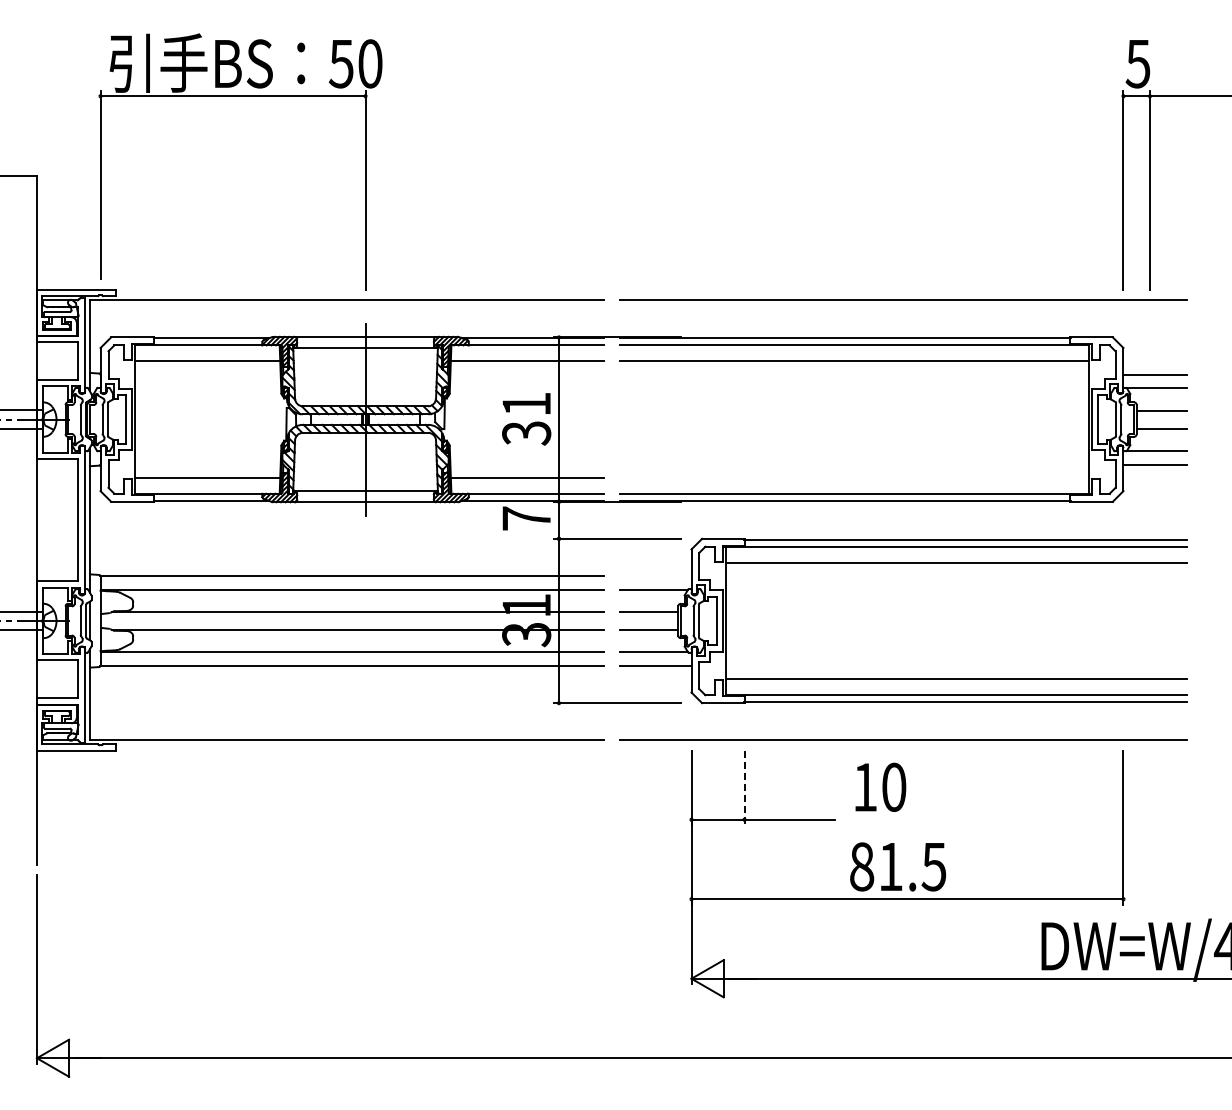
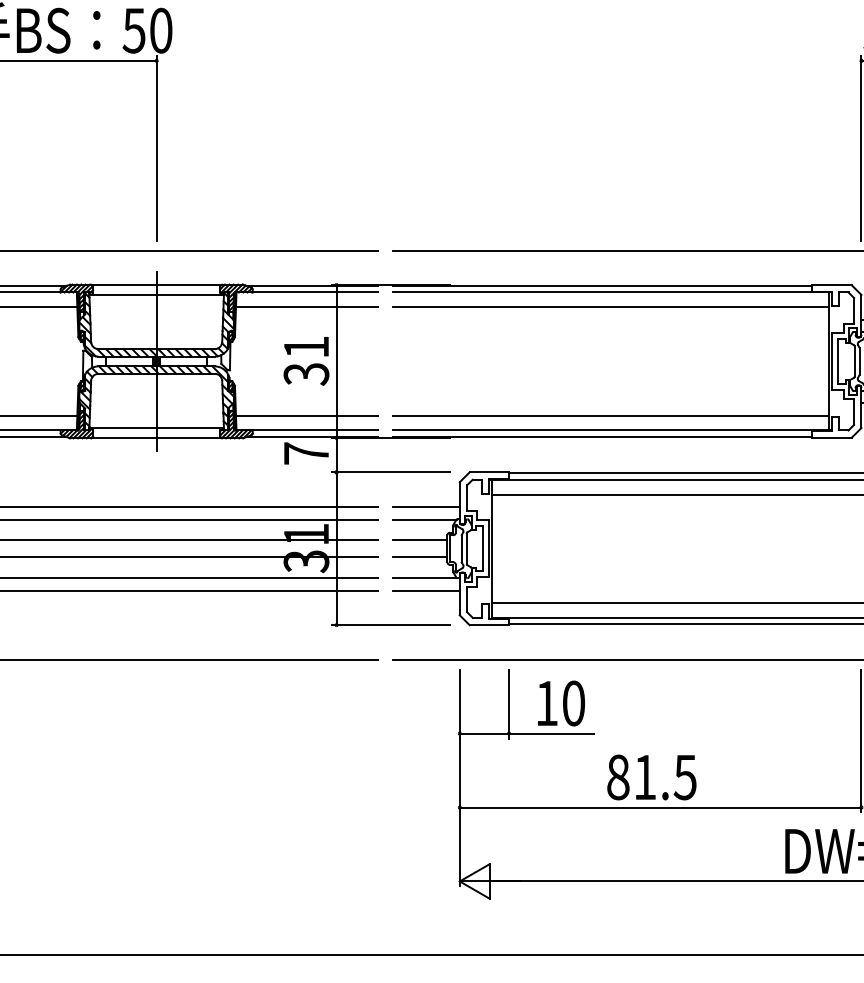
line: (854, 477) -> (611, 415), added
line: (655, 575) -> (426, 506), added
text: (880, 786) -> (561, 702), moved
line: (744, 788) -> (509, 704), dashed -> solid

